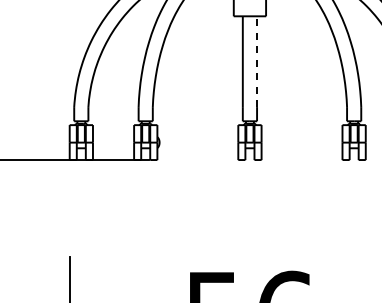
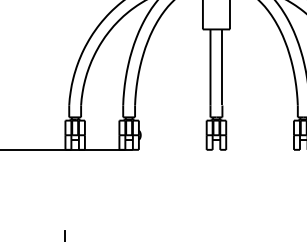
line: (257, 61) -> (222, 67), dashed -> solid

